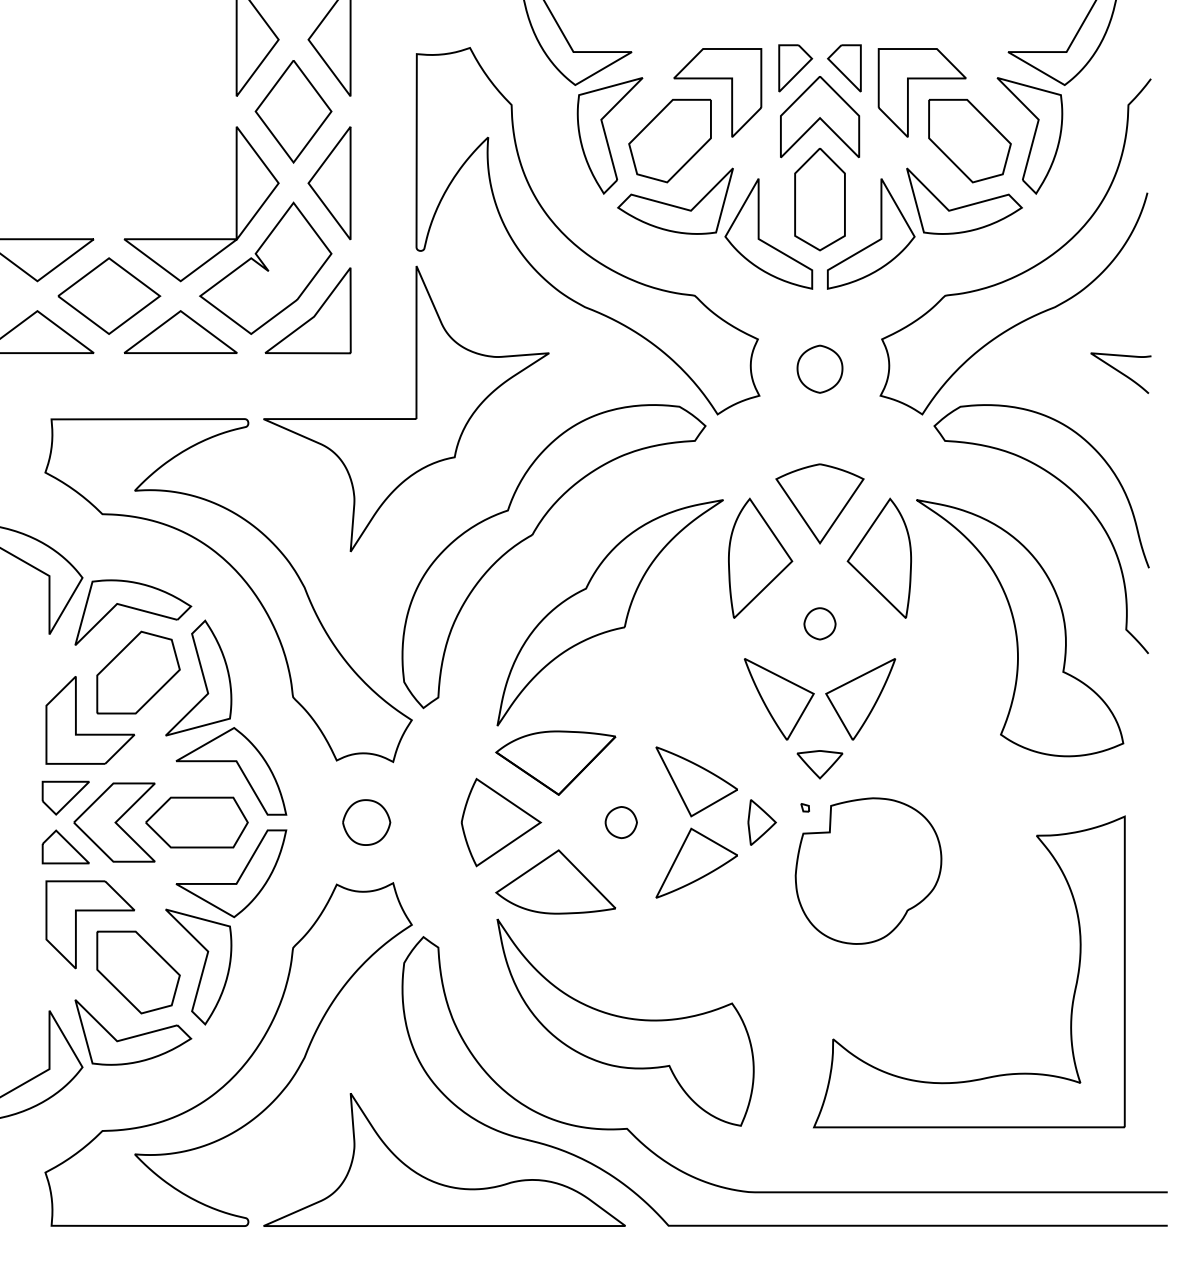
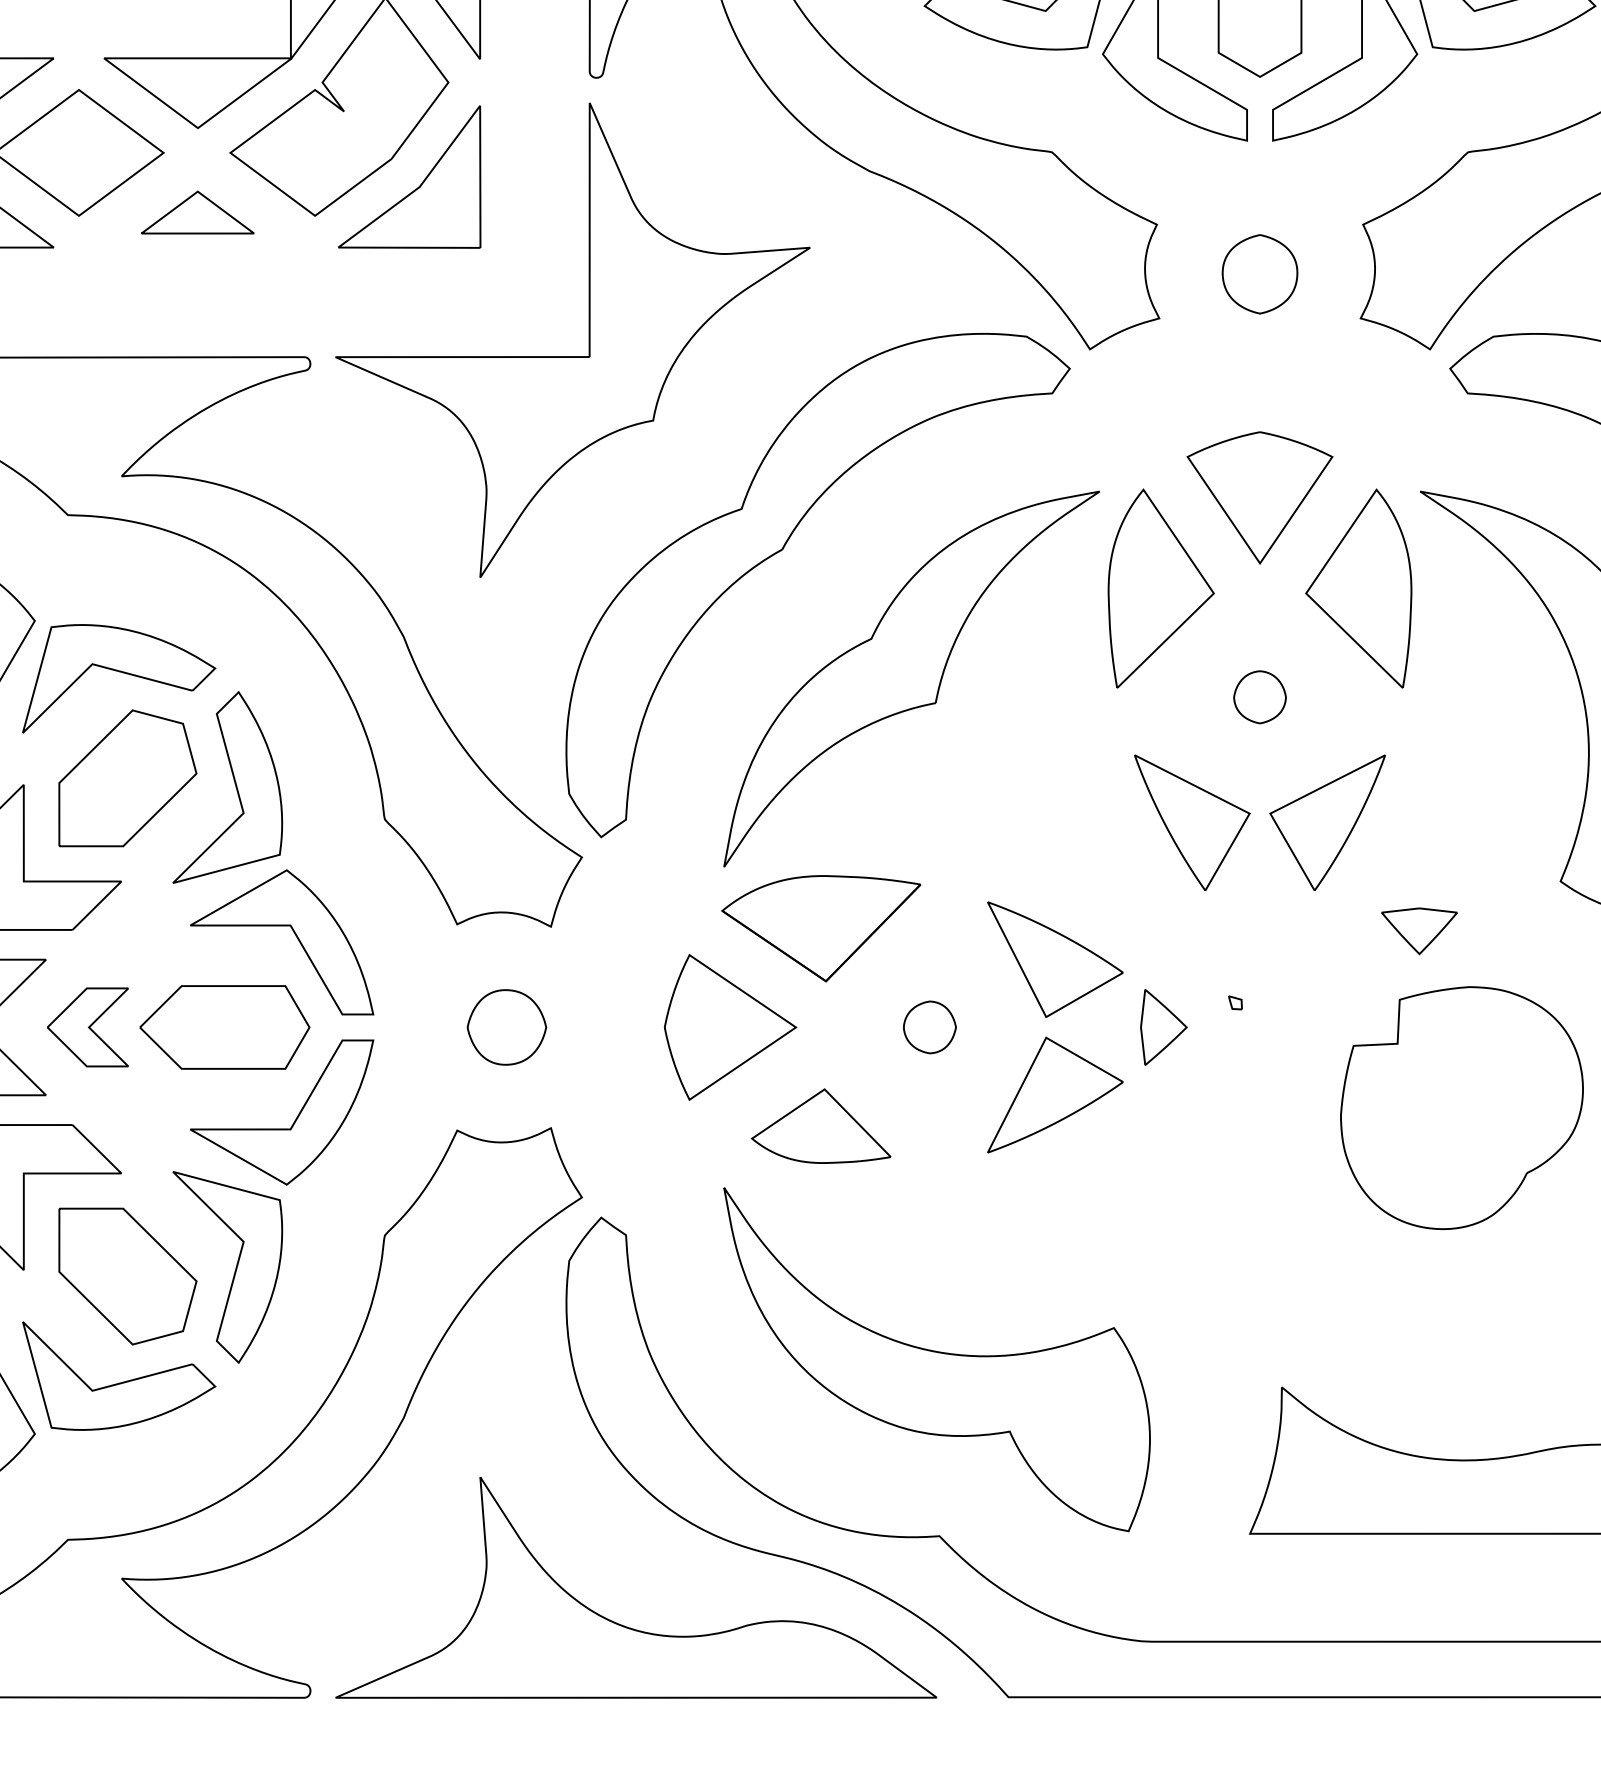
part: (180, 331) -> (197, 211), size x0.6
part: (819, 764) -> (1418, 930), moved
part: (114, 822) -> (87, 1027), size x0.6
part: (868, 870) -> (1461, 1107), moved
part: (555, 881) -> (820, 1125), size x0.7

